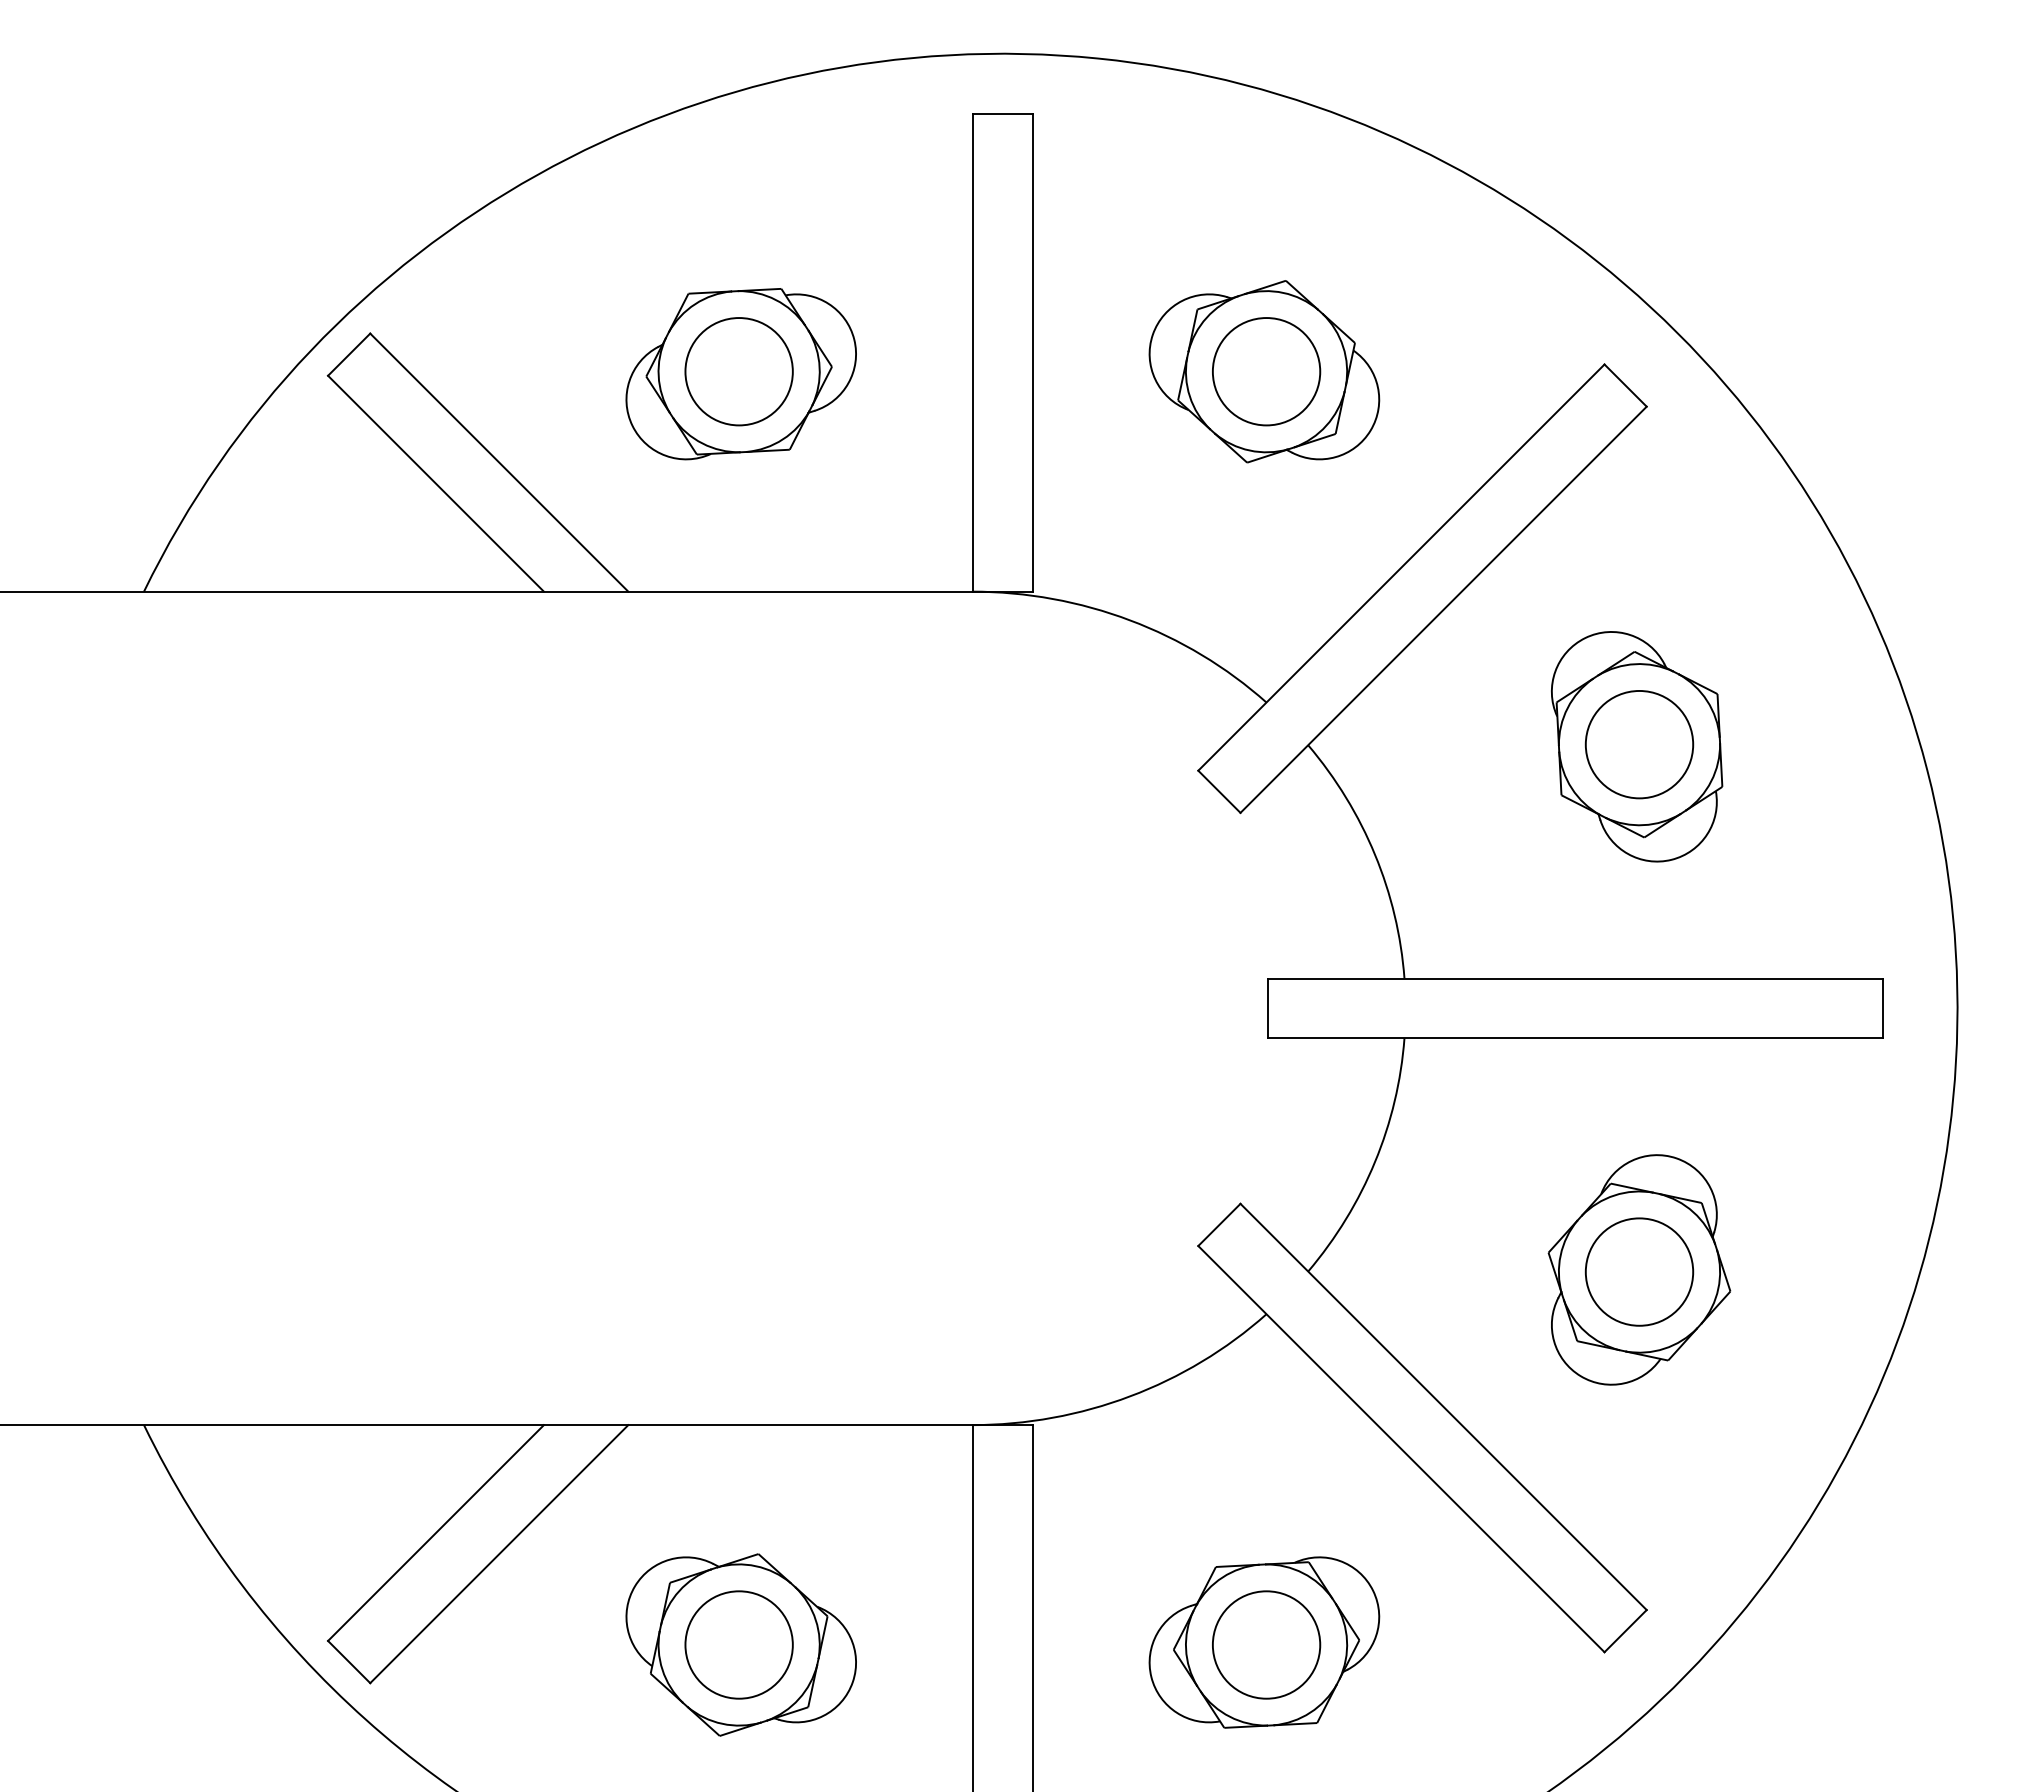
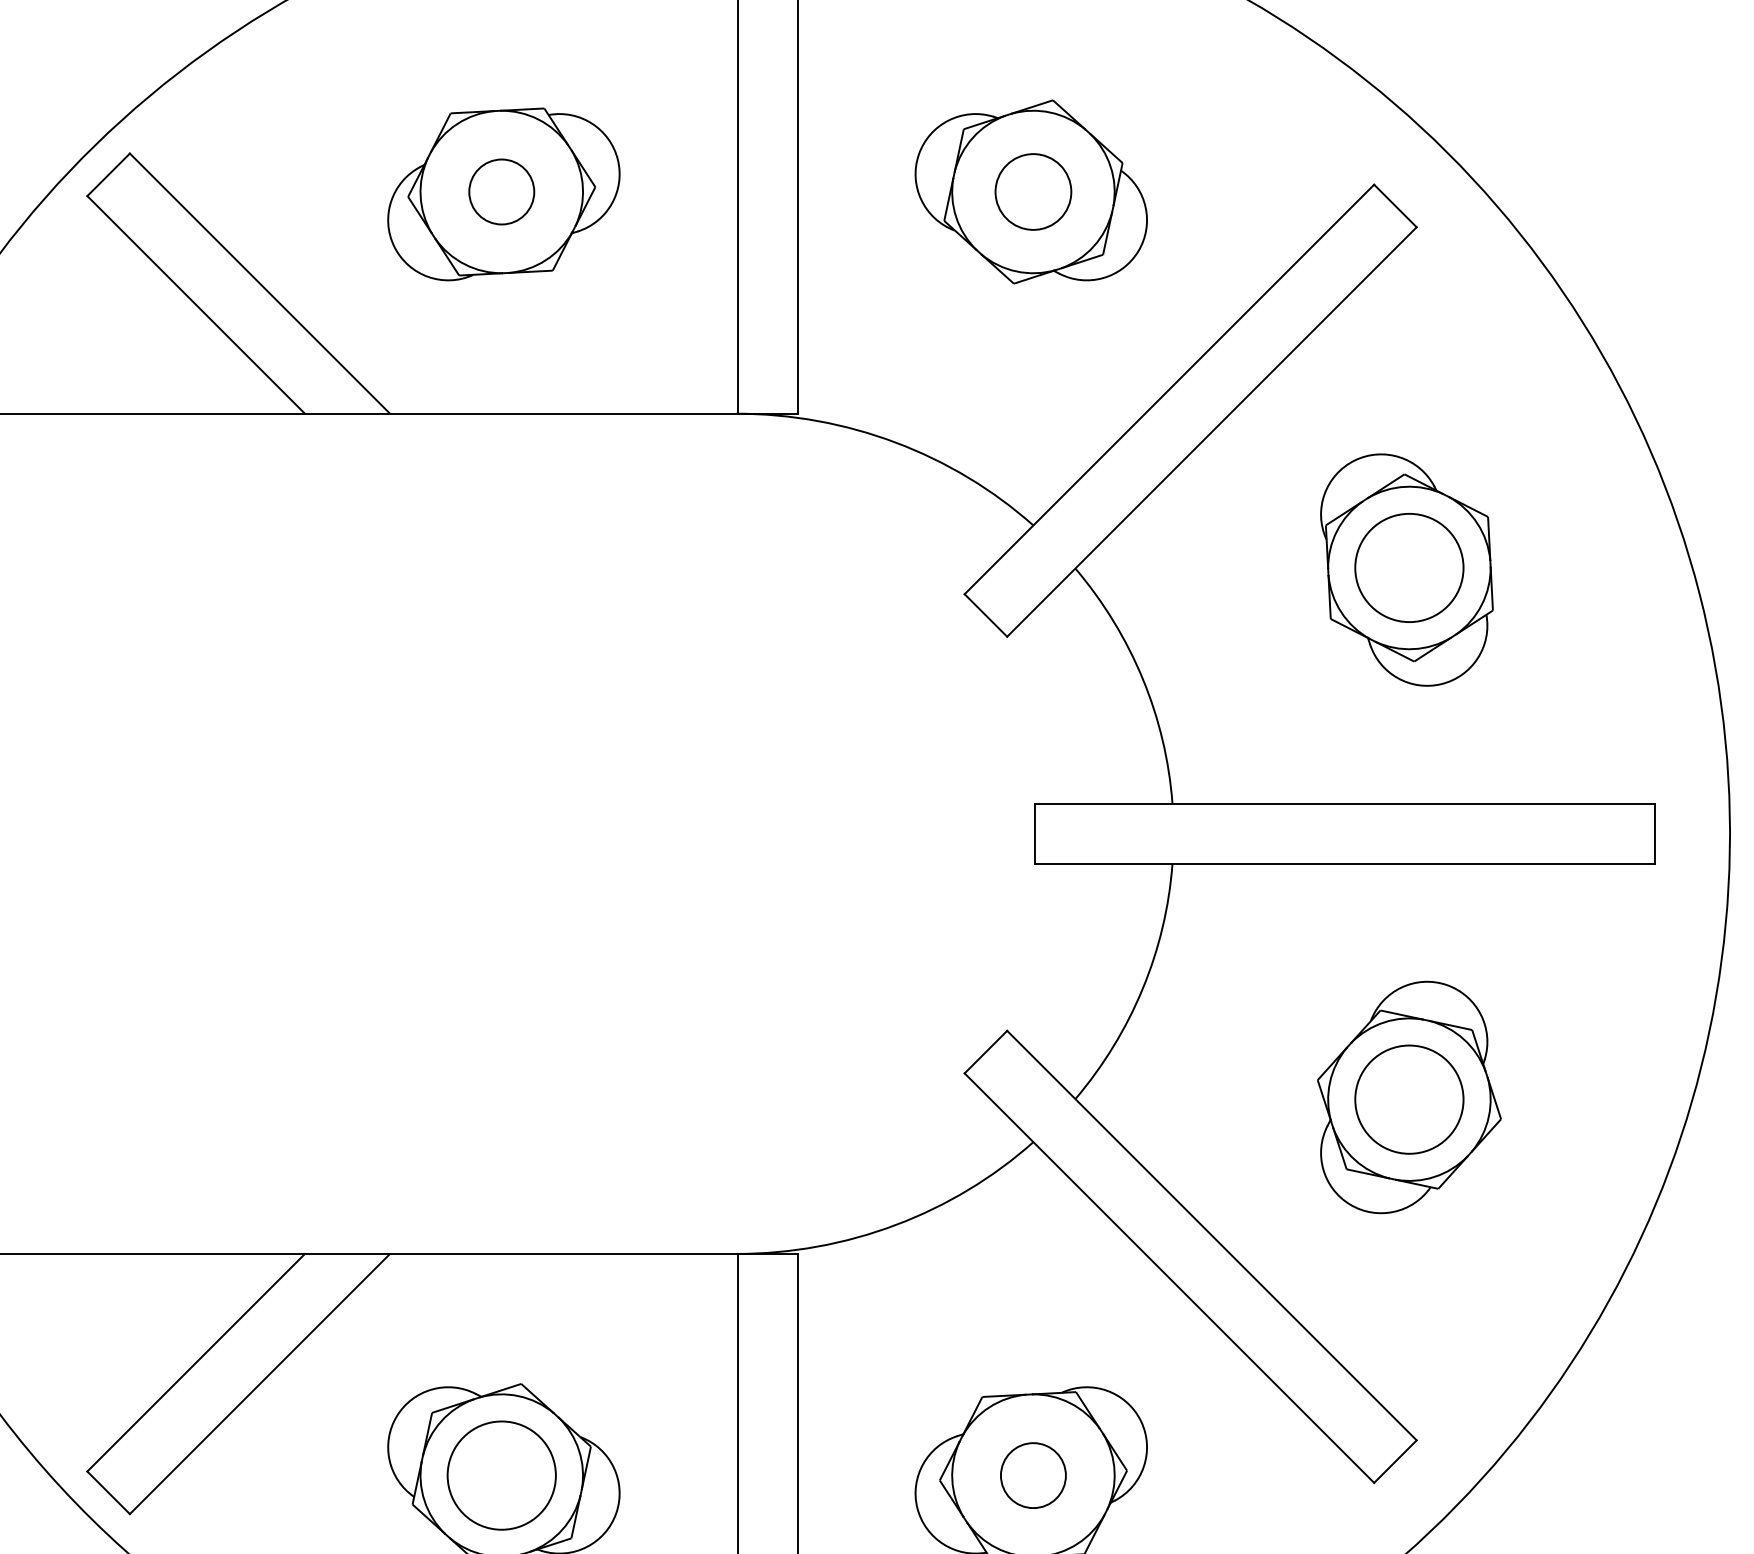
circle: (738, 371) -> (501, 191), size x0.6
circle: (1266, 371) -> (1033, 191), size x0.7
circle: (1266, 1644) -> (1033, 1475), size x0.6

